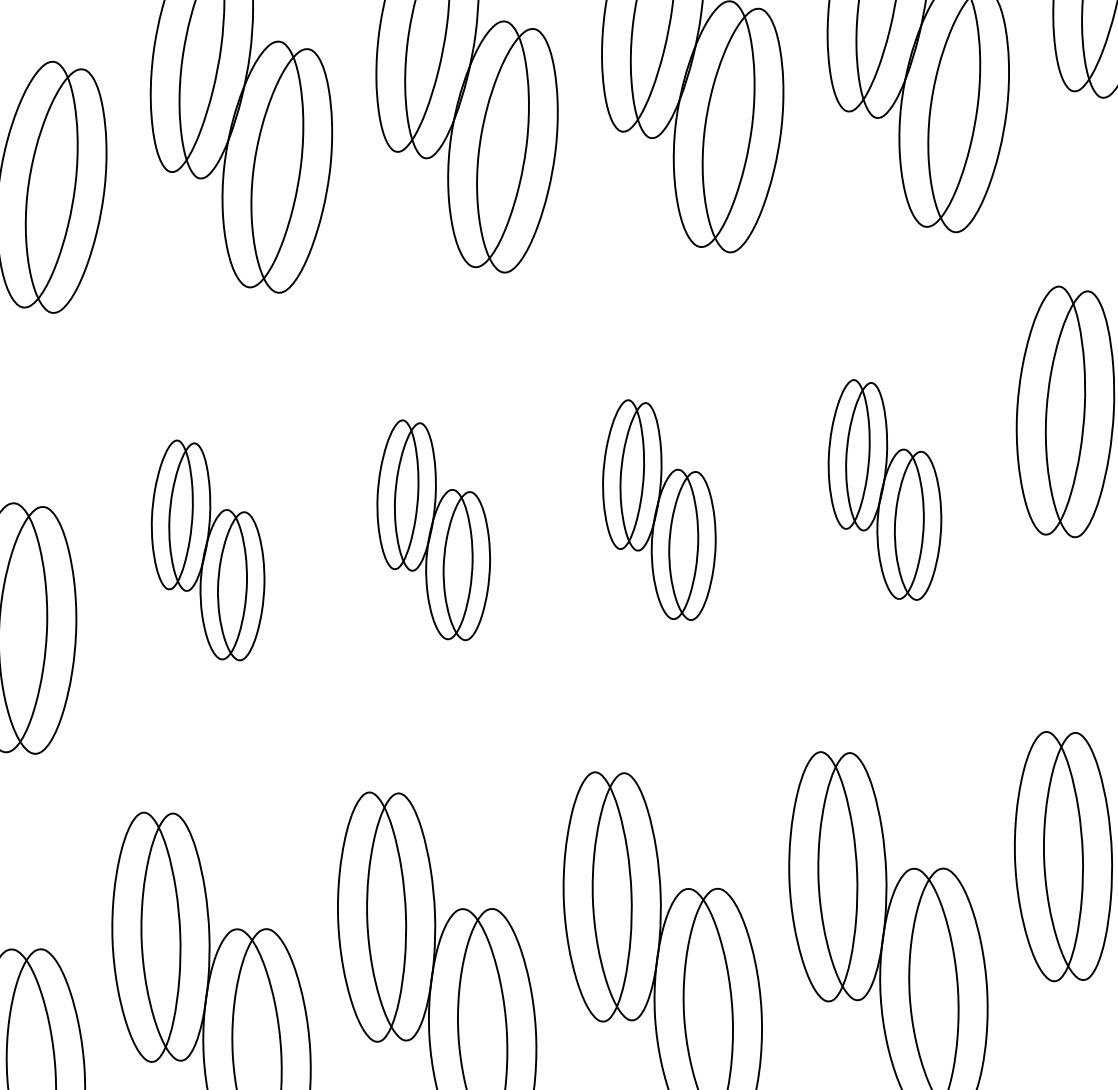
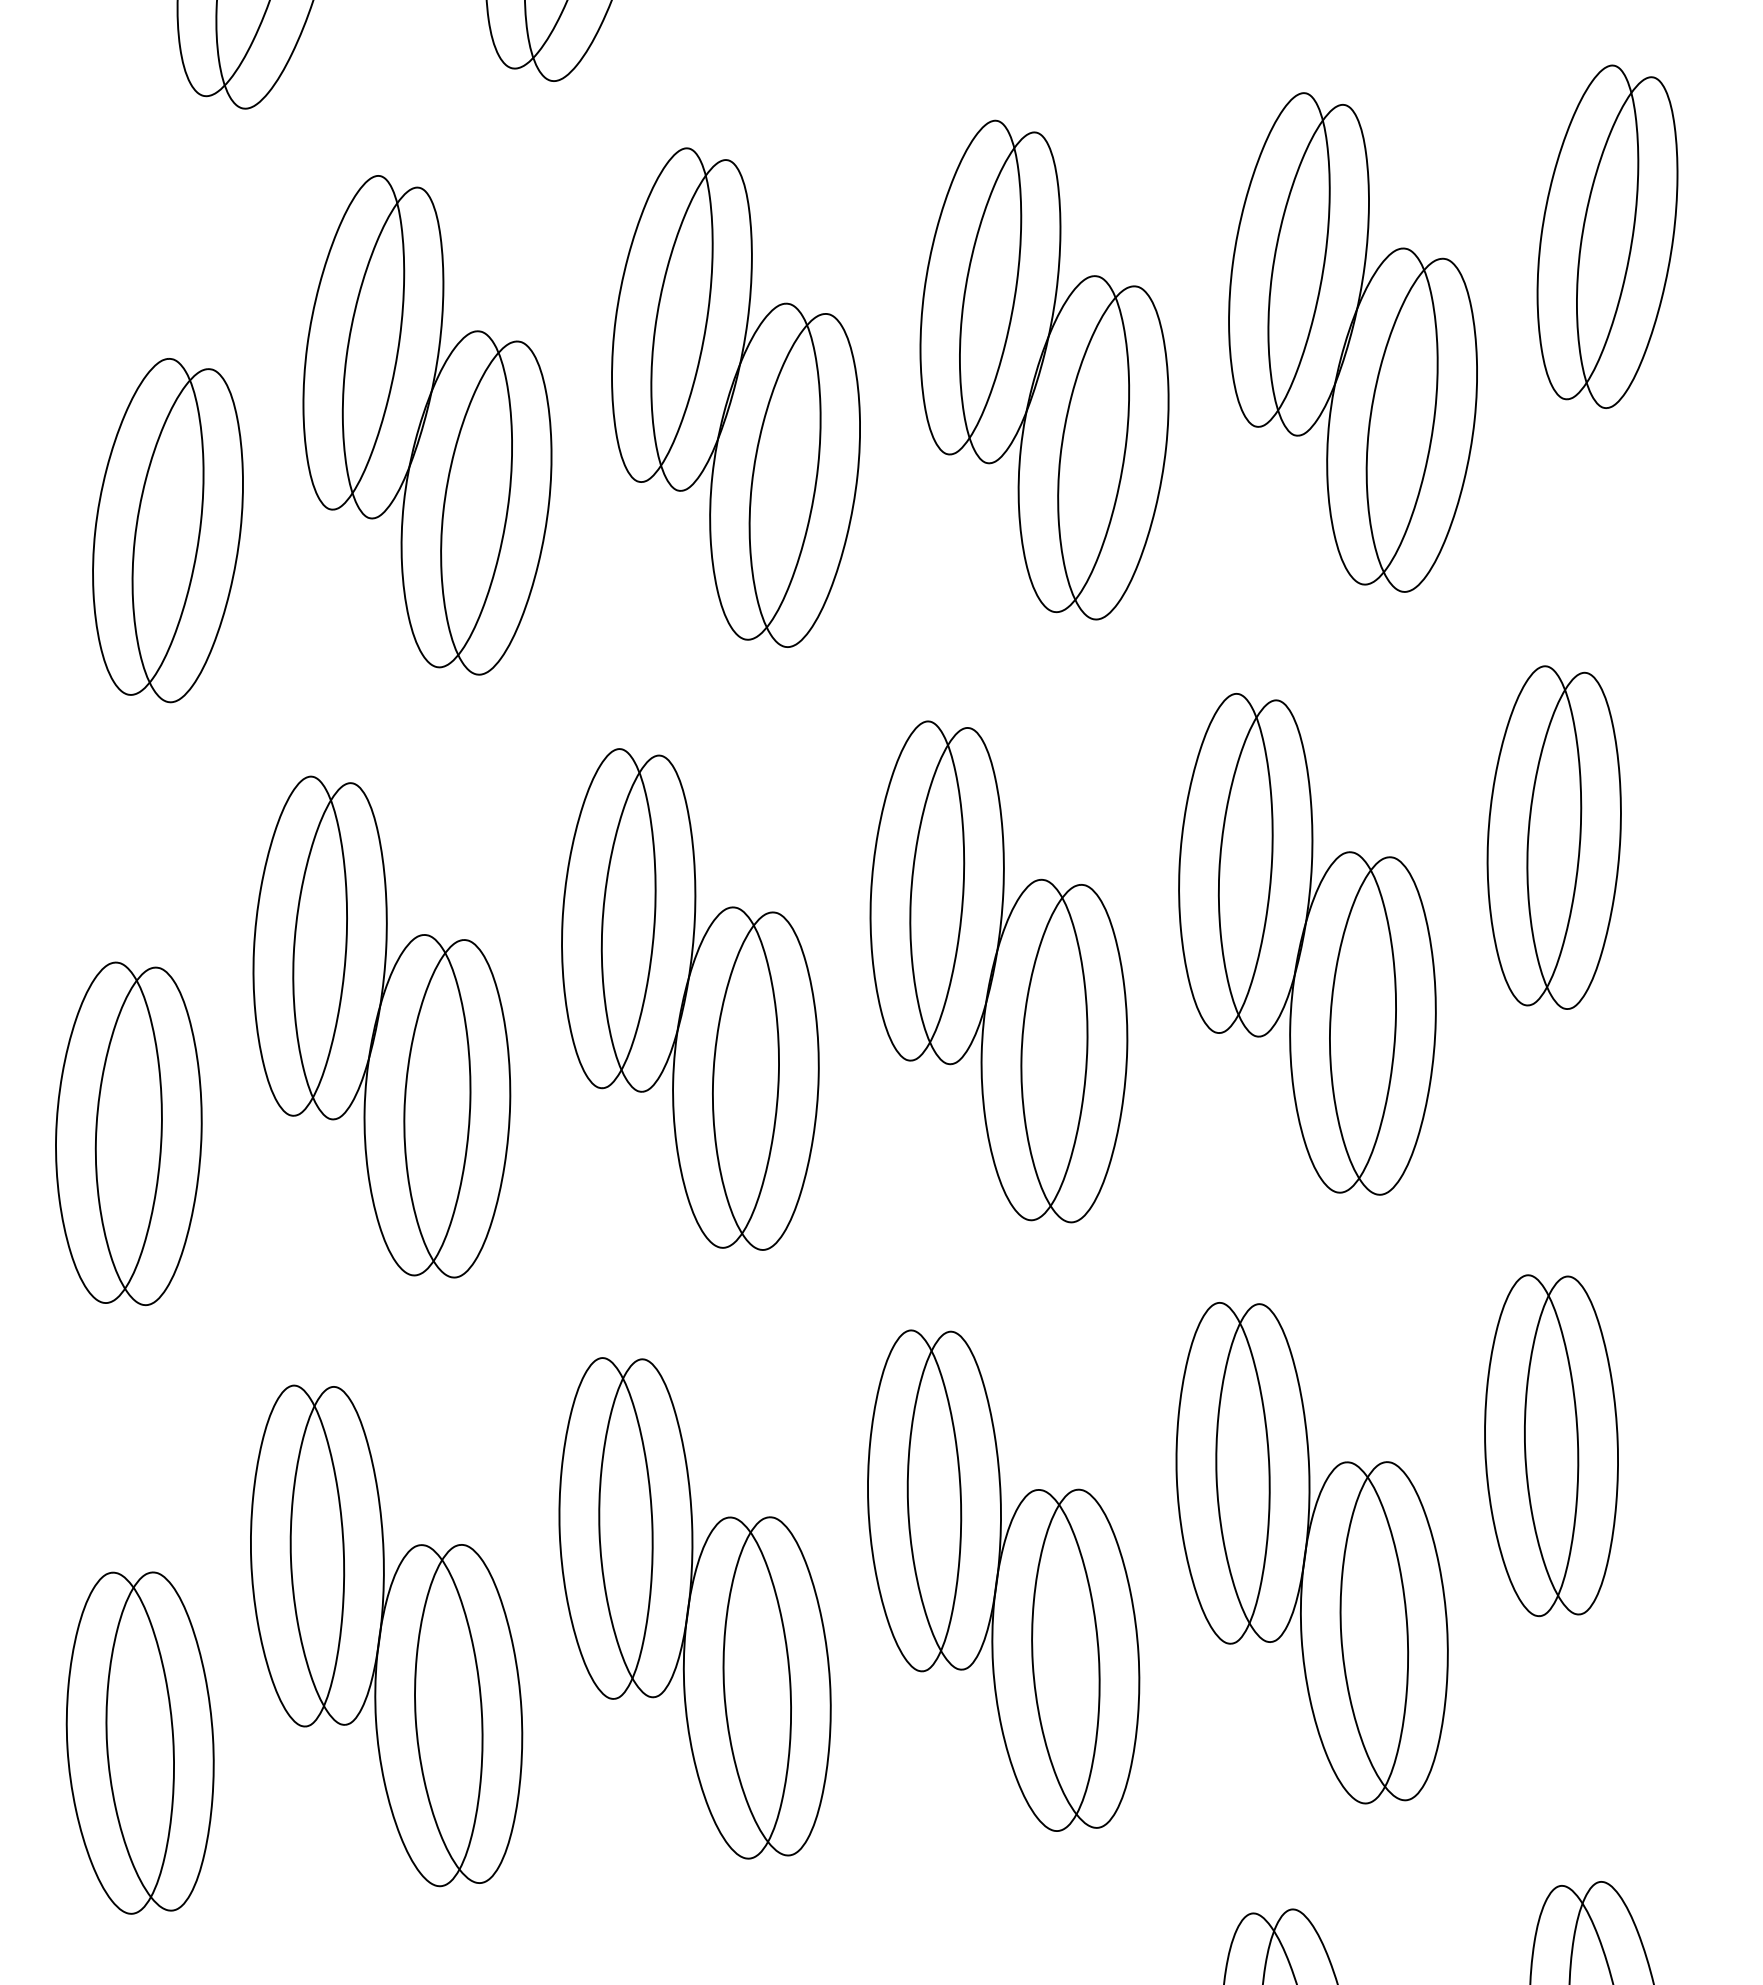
part: (885, 490) -> (1307, 944), size x1.67
part: (659, 509) -> (998, 971), size x1.67
part: (433, 530) -> (690, 999), size x1.67
part: (207, 550) -> (381, 1026), size x1.67

